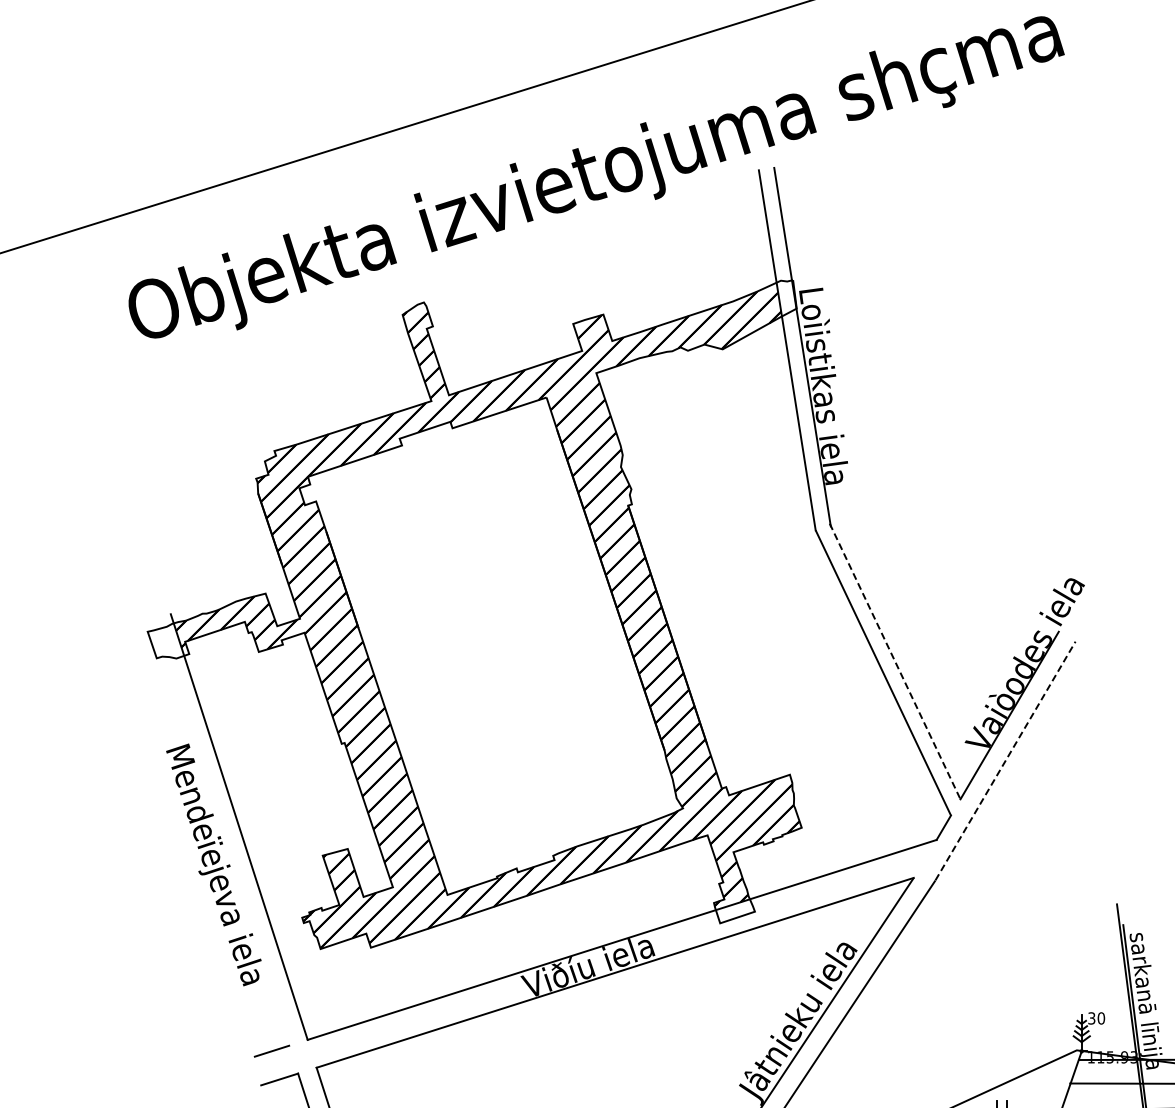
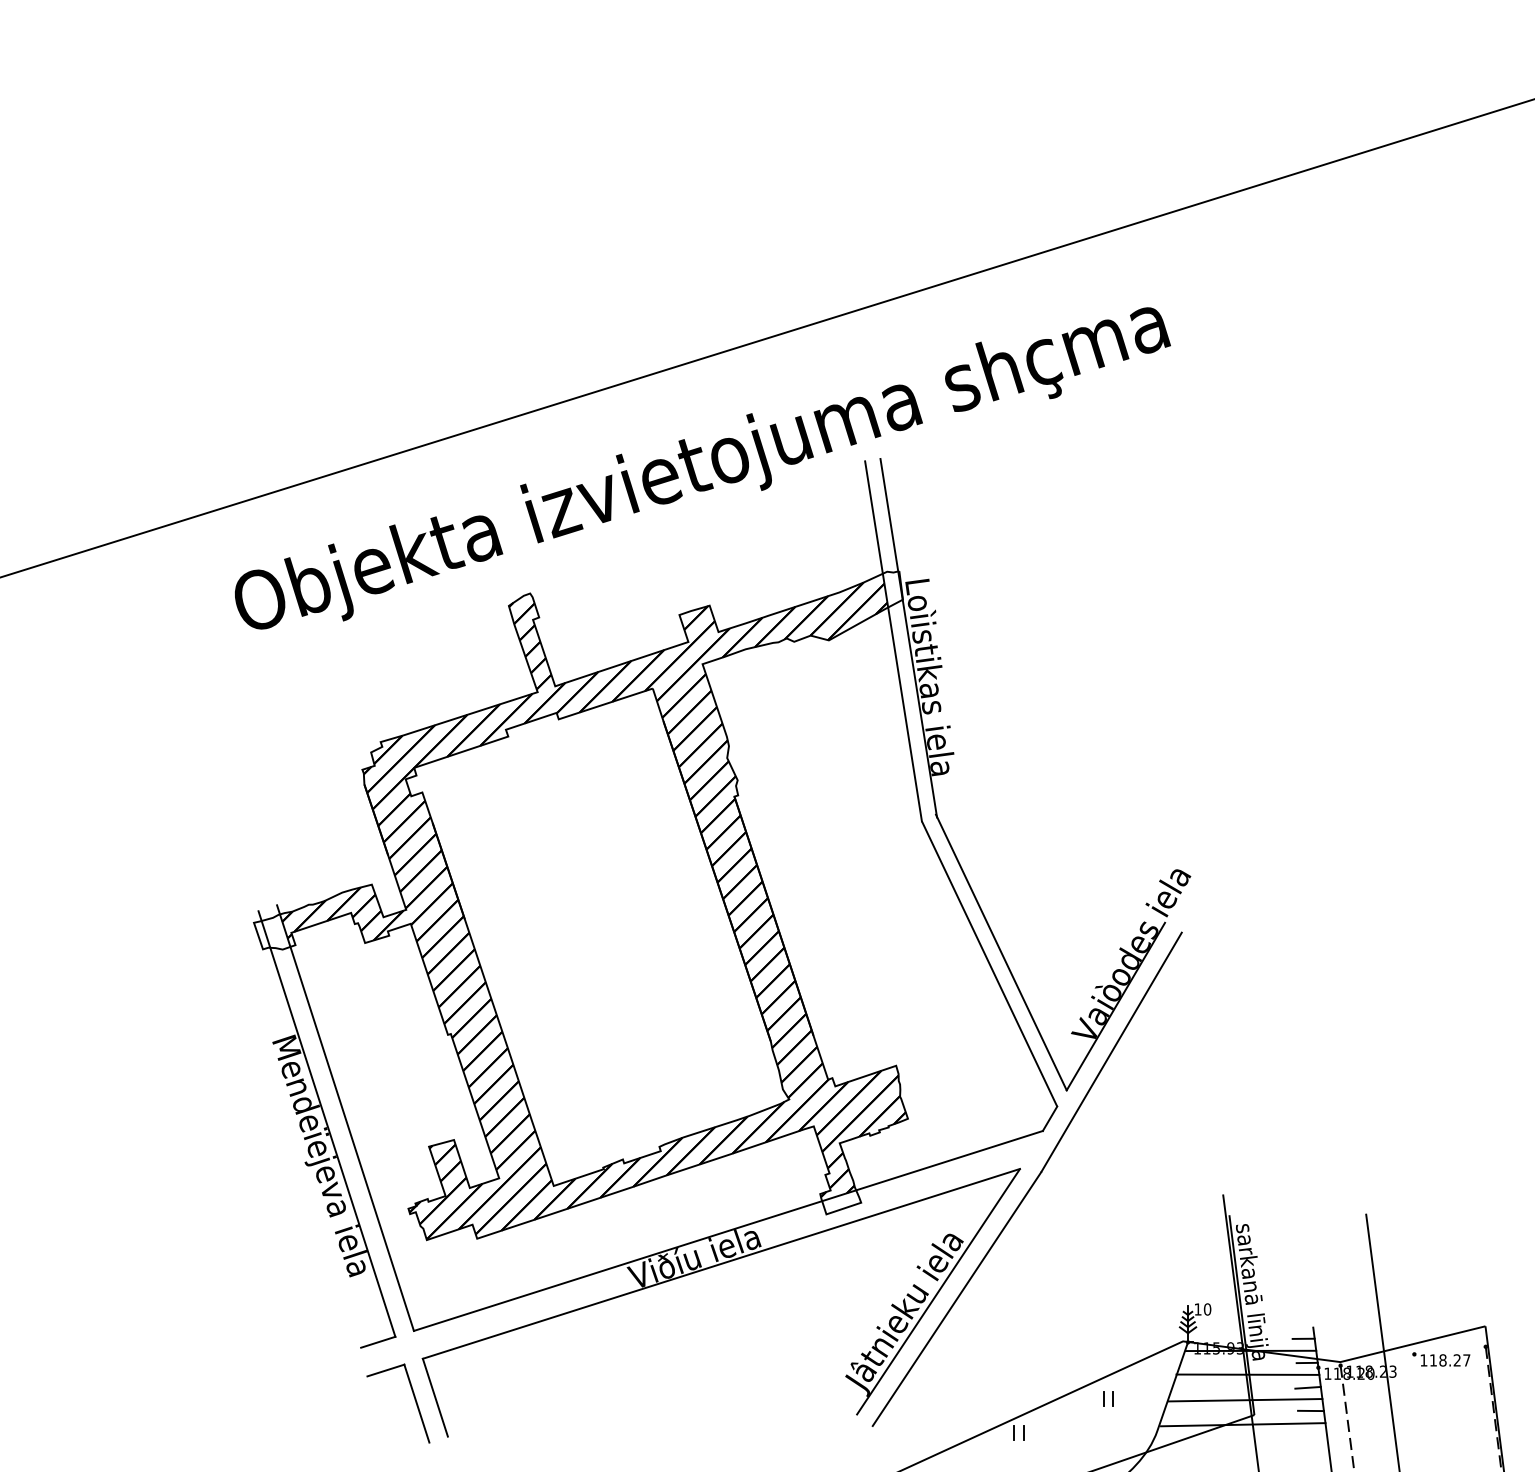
line: (895, 661) -> (1001, 952), dashed -> solid
line: (1006, 760) -> (1112, 1051), dashed -> solid
line: (220, 832) -> (326, 1123), added
text: (1091, 1018) -> (1197, 1309), 30 -> 10

